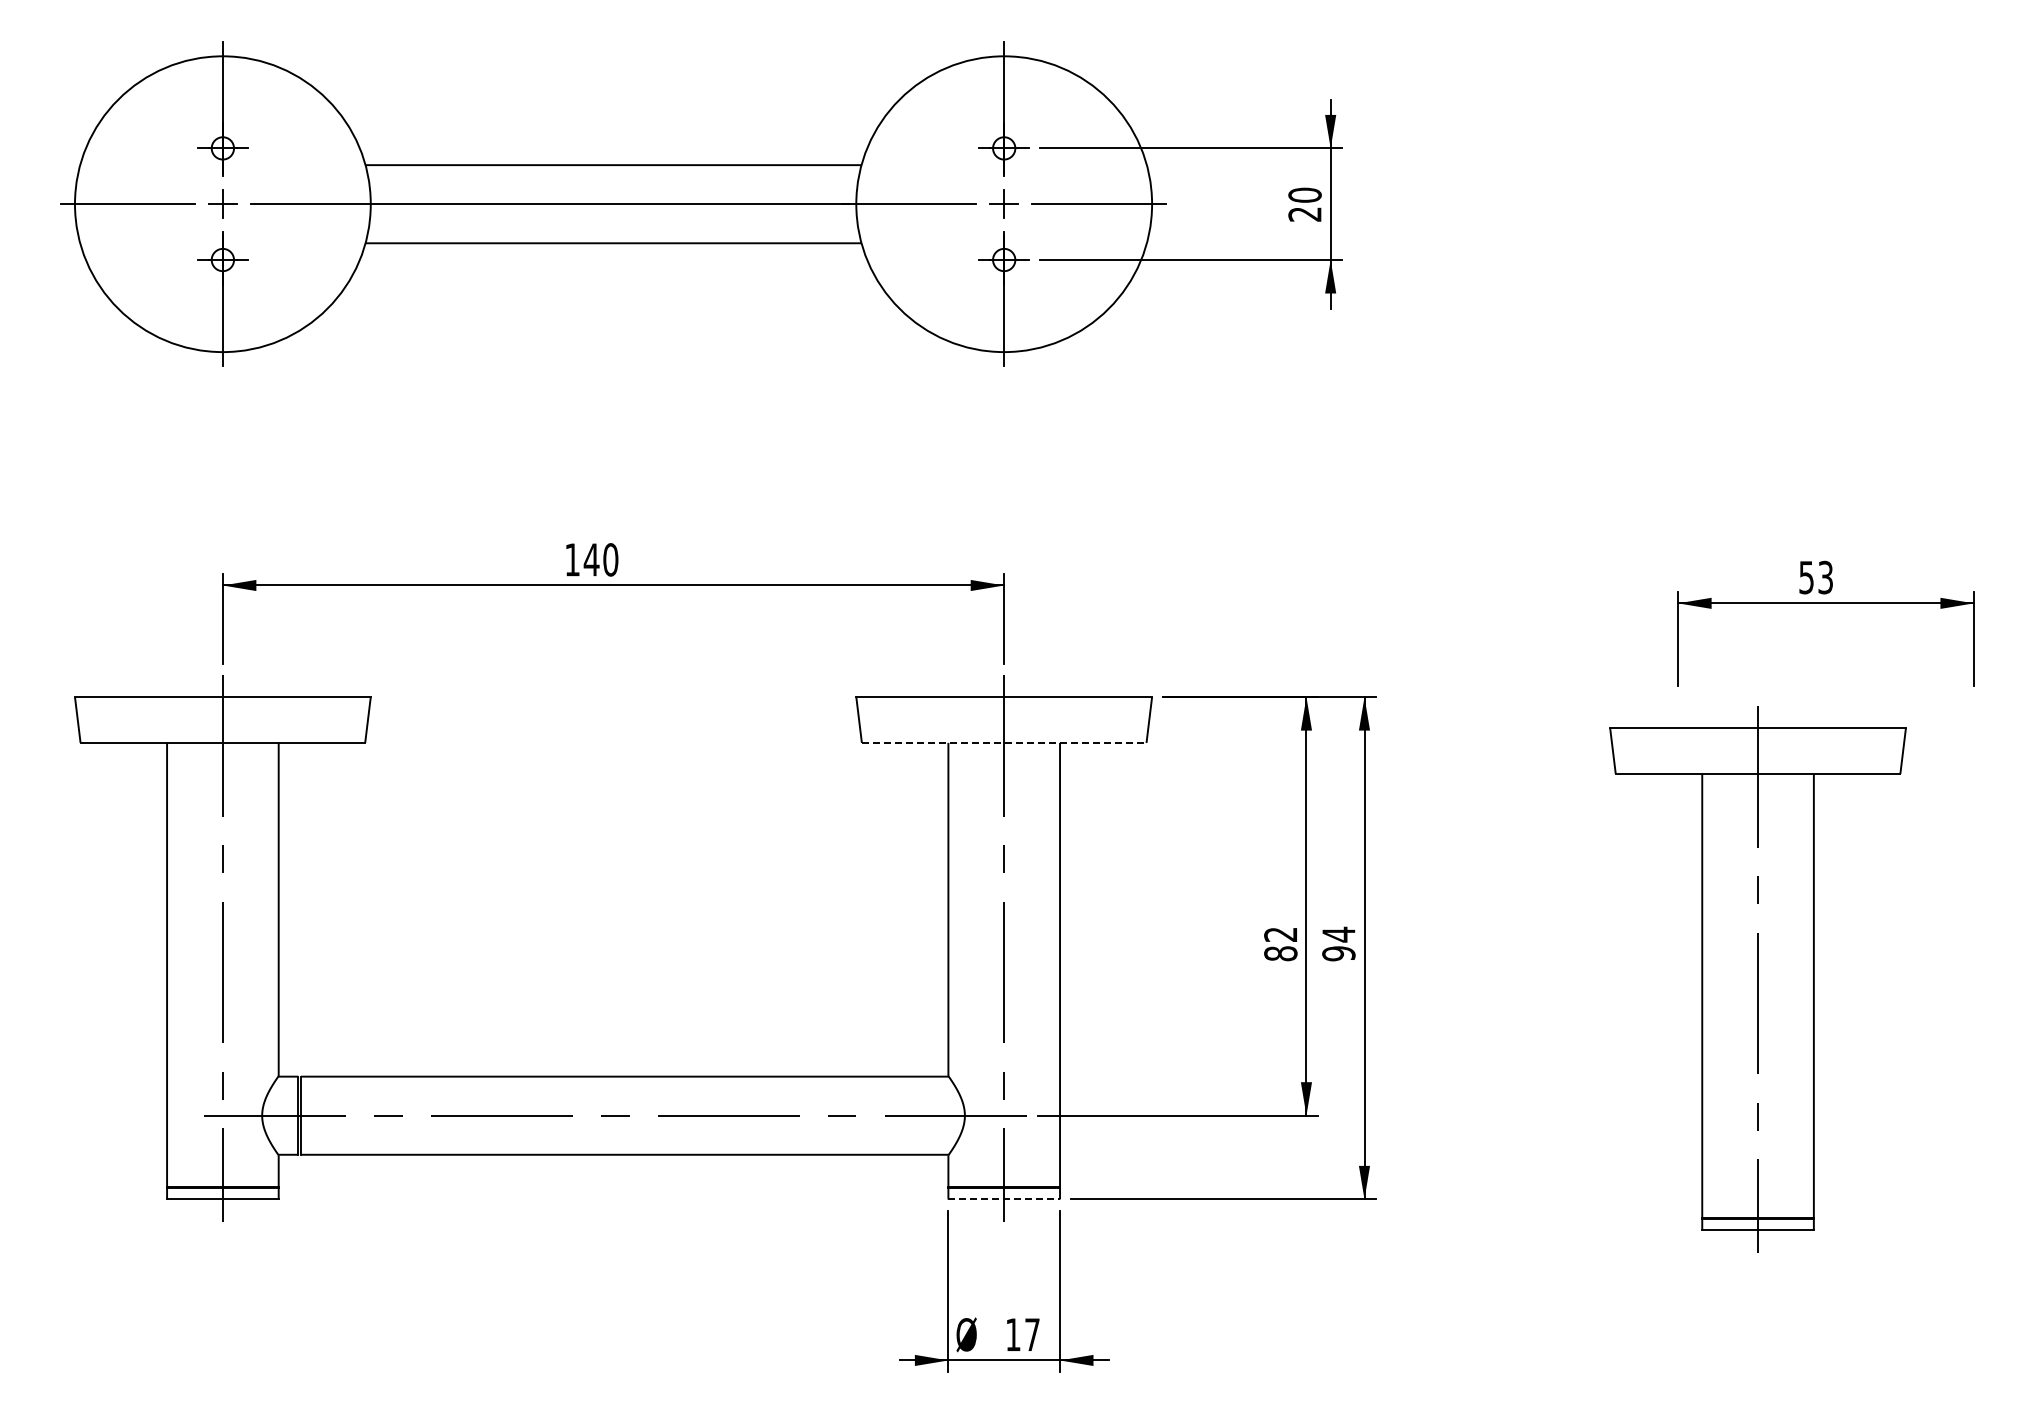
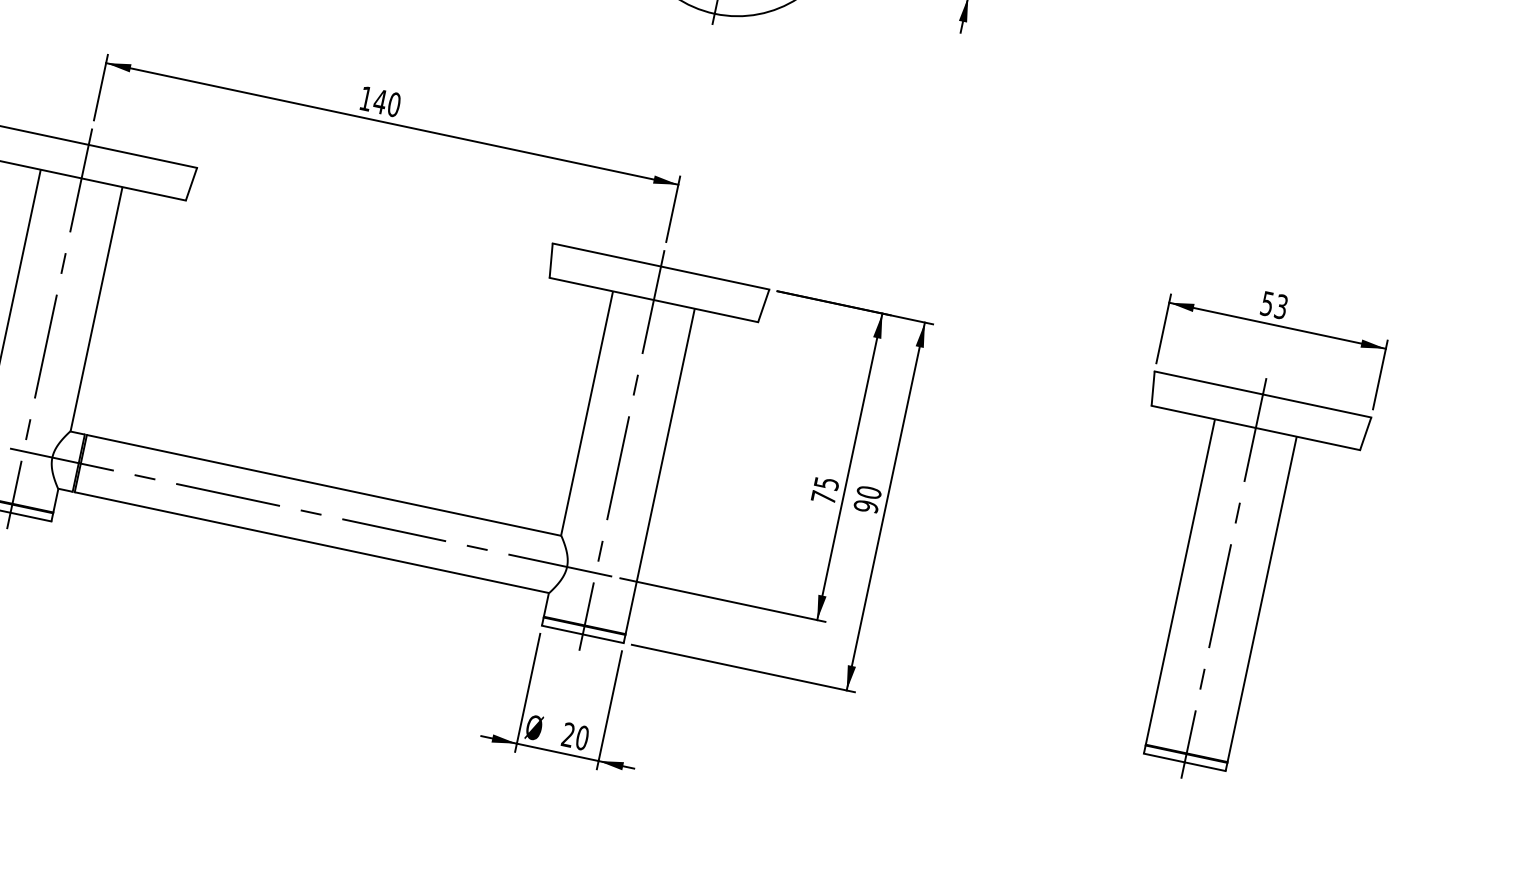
line: (1004, 742) -> (654, 299), dashed -> solid
text: (1338, 934) -> (868, 492), 94 -> 90
text: (1280, 944) -> (824, 490), 82 -> 75
part: (1757, 979) -> (1223, 578), moved
line: (1004, 1199) -> (583, 634), dashed -> solid
text: (1023, 1334) -> (575, 736), 17 -> 20

